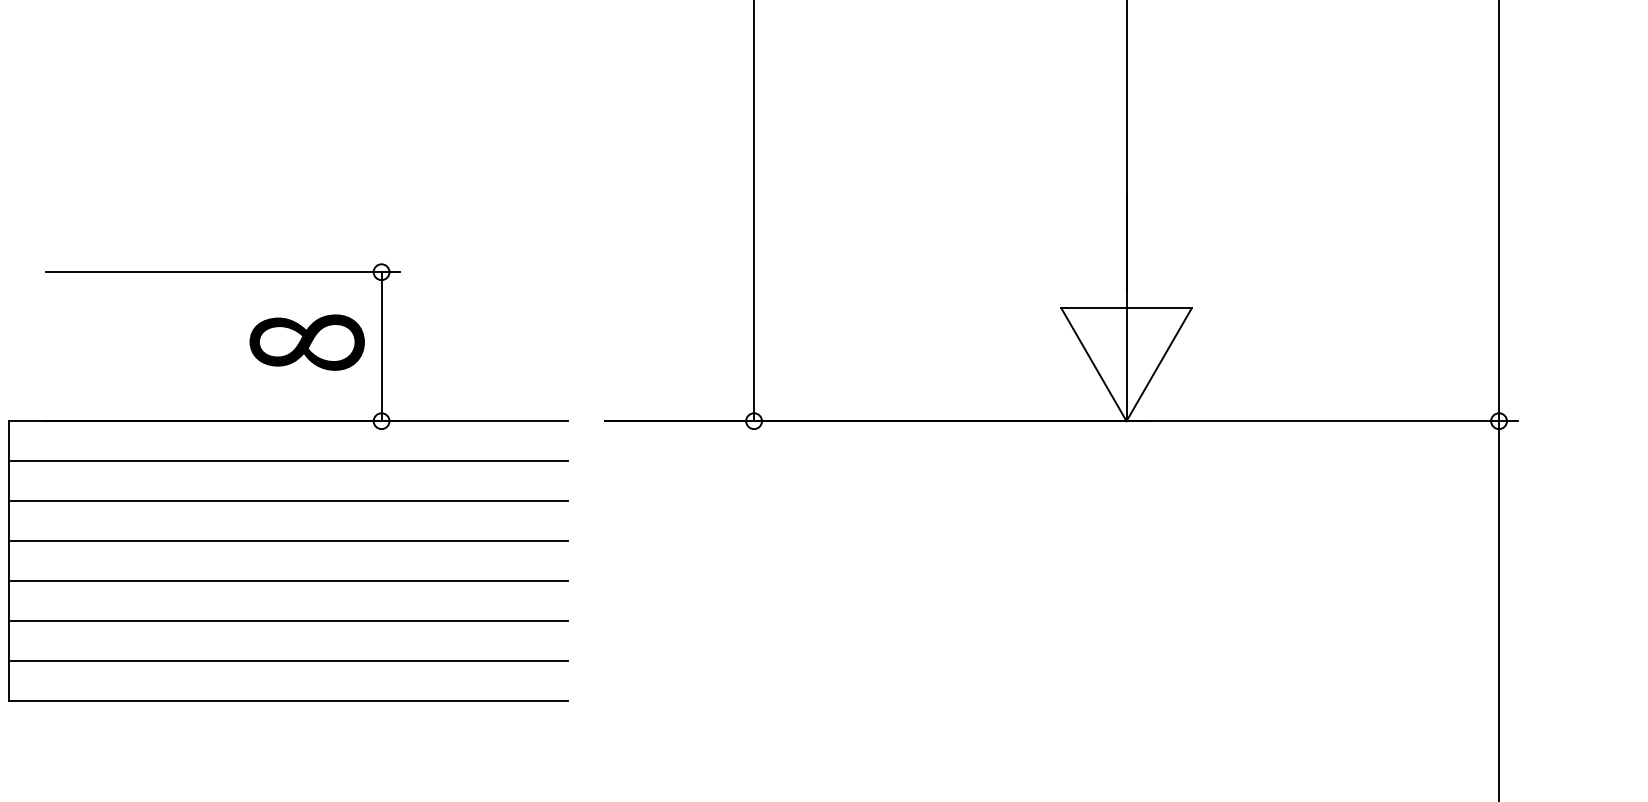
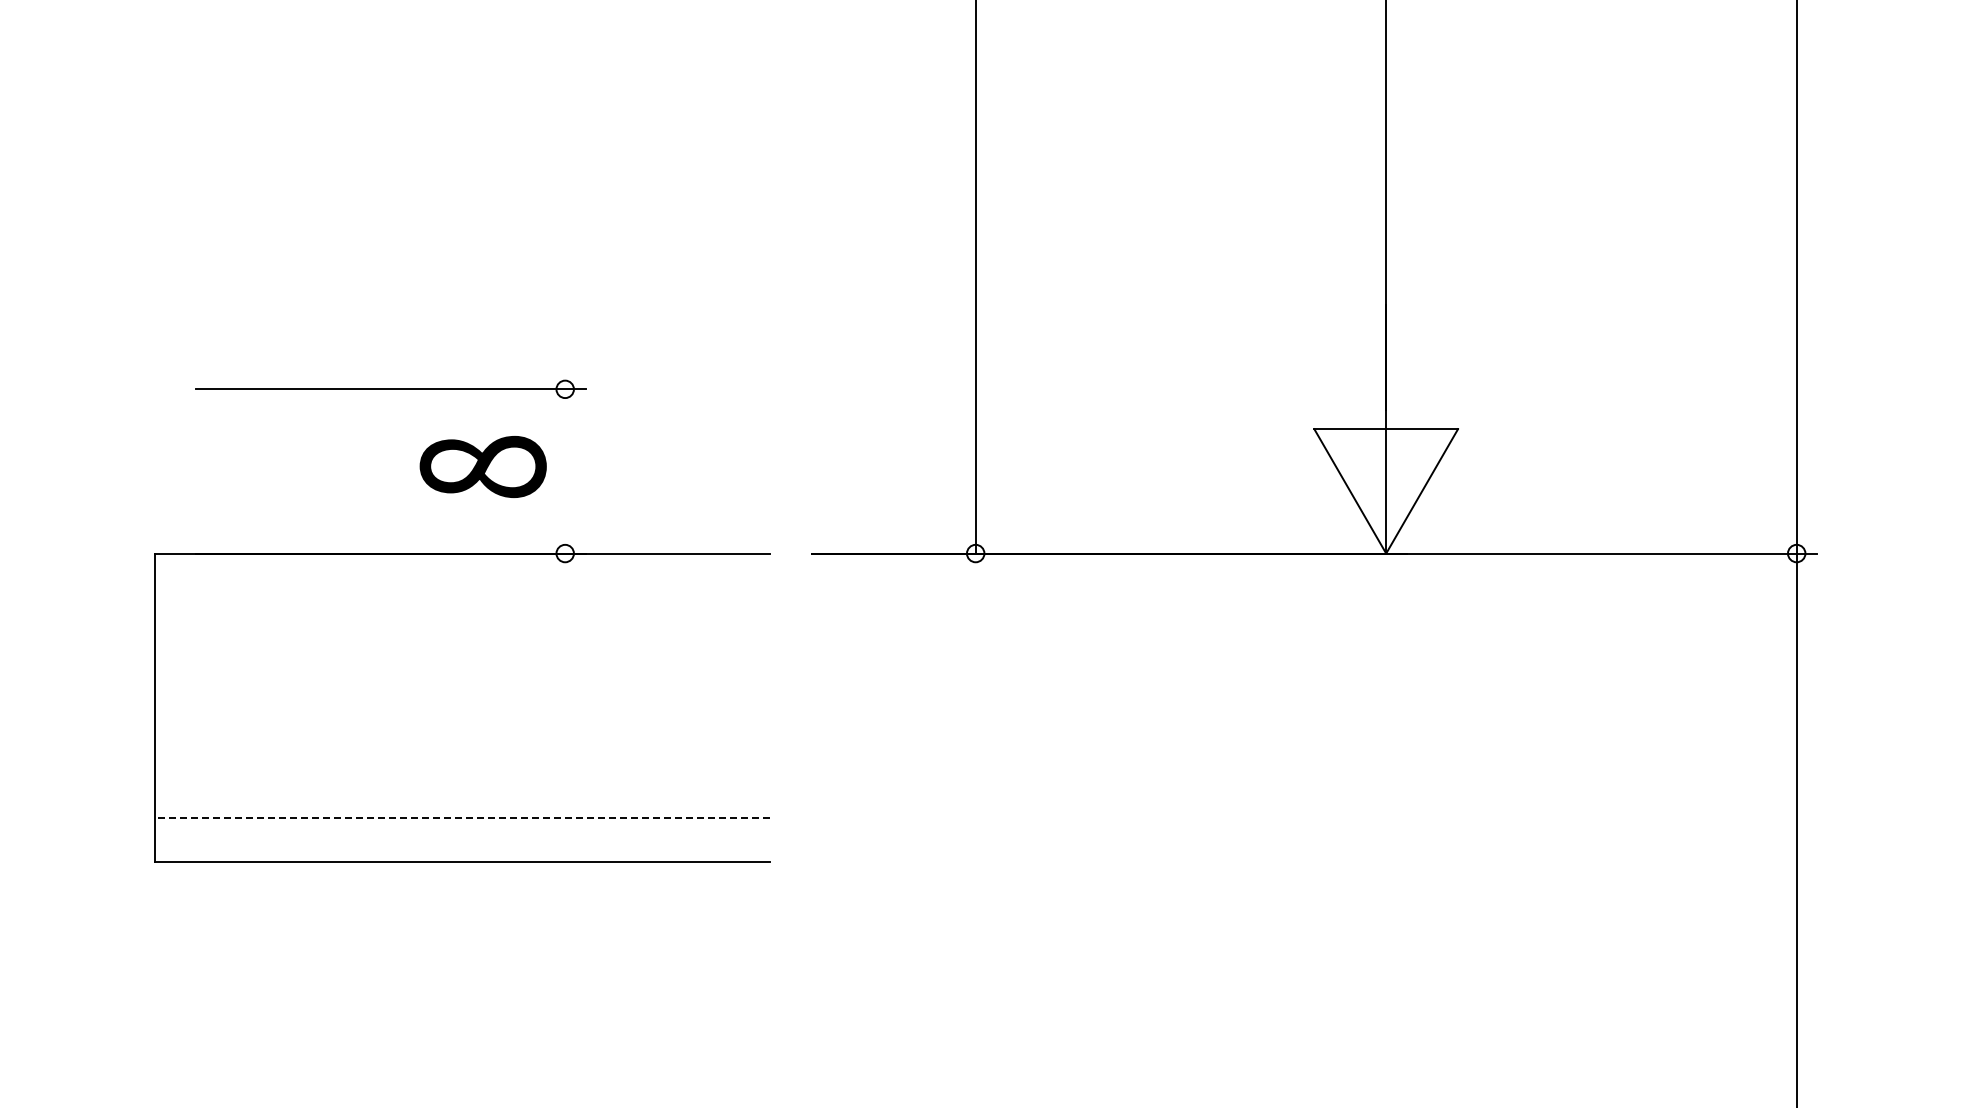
line: (381, 346) -> (565, 471), removed
line: (288, 461) -> (462, 597), removed
line: (288, 500) -> (462, 641), removed
line: (288, 540) -> (462, 685), removed
line: (288, 580) -> (462, 729), removed
line: (288, 620) -> (462, 773), removed
line: (288, 660) -> (462, 817), solid -> dashed

